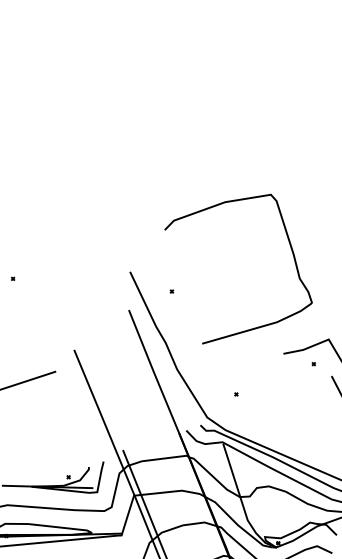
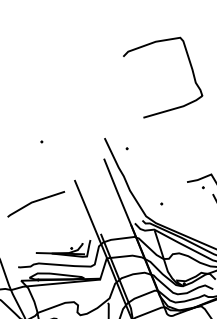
curve: (289, 250) -> (190, 67), moved

